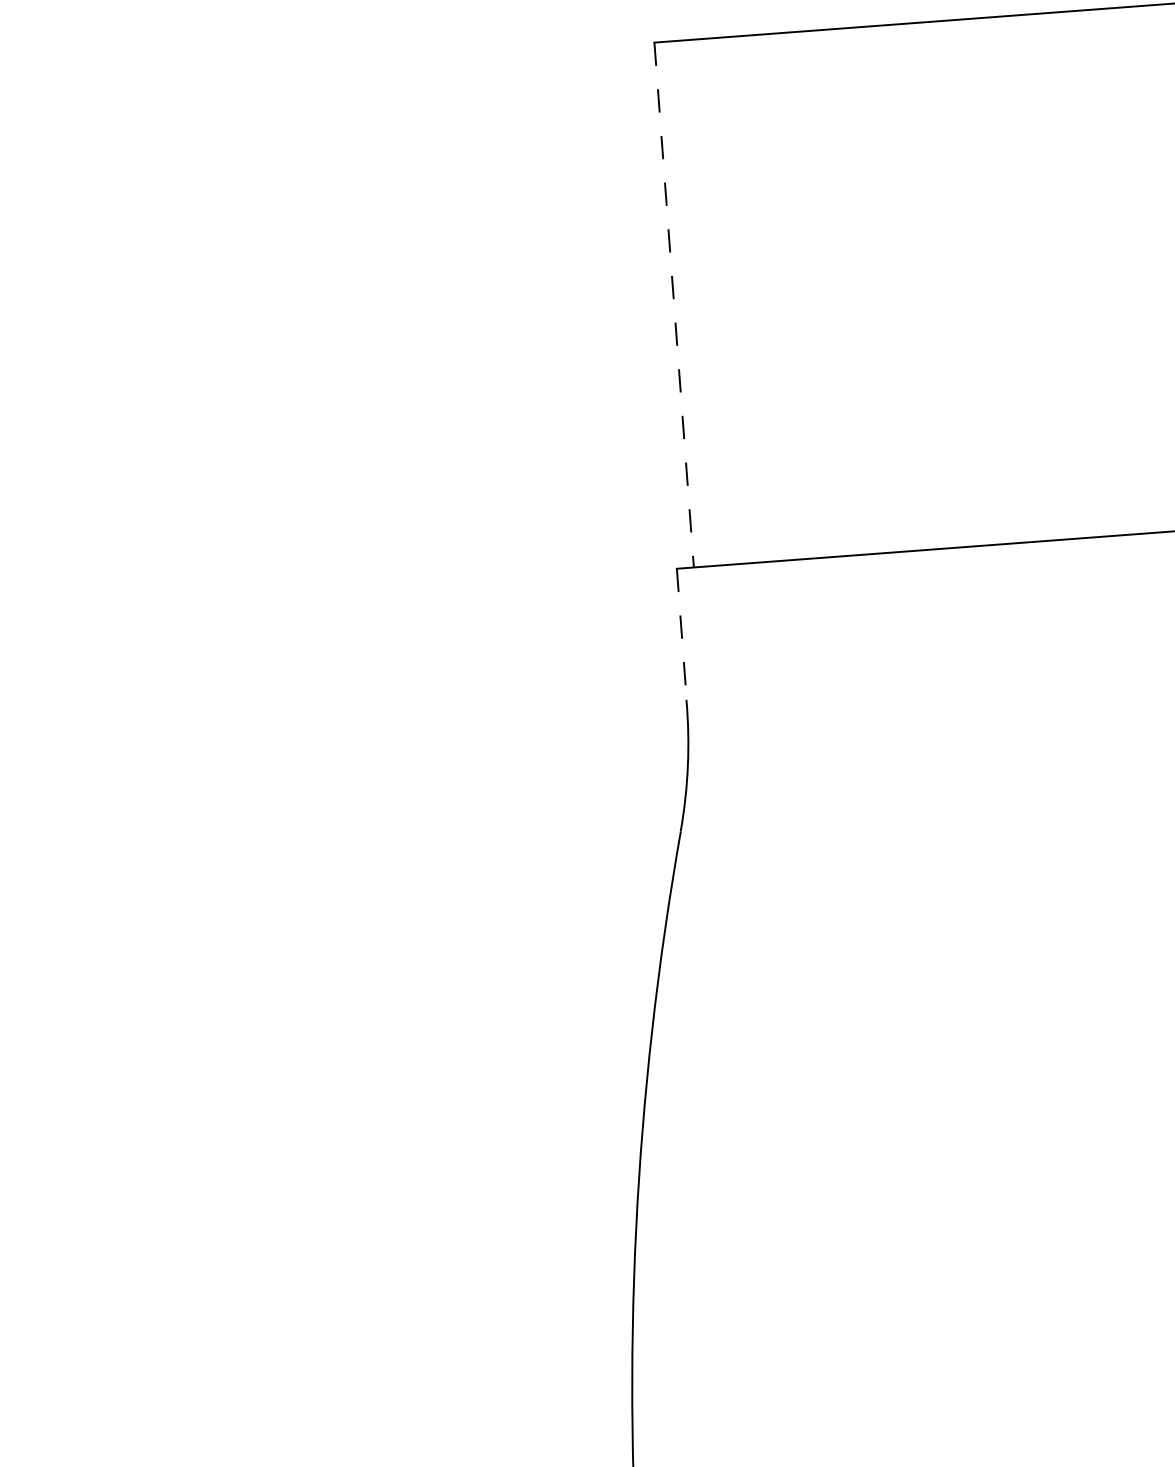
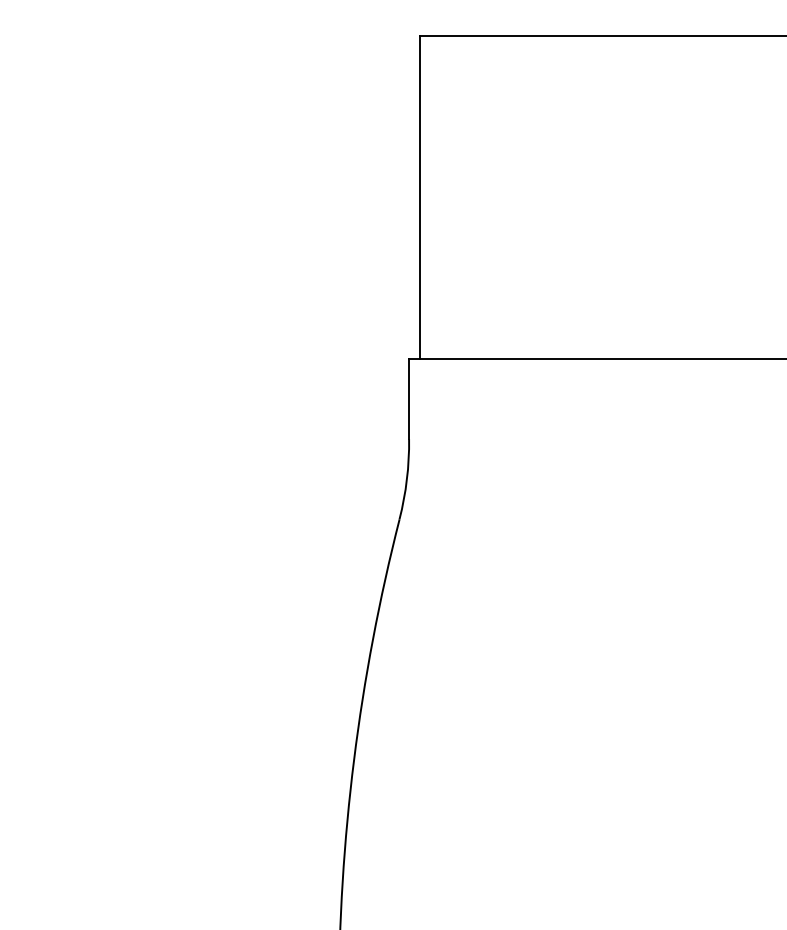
line: (673, 305) -> (419, 197), dashed -> solid
line: (682, 635) -> (409, 399), dashed -> solid

